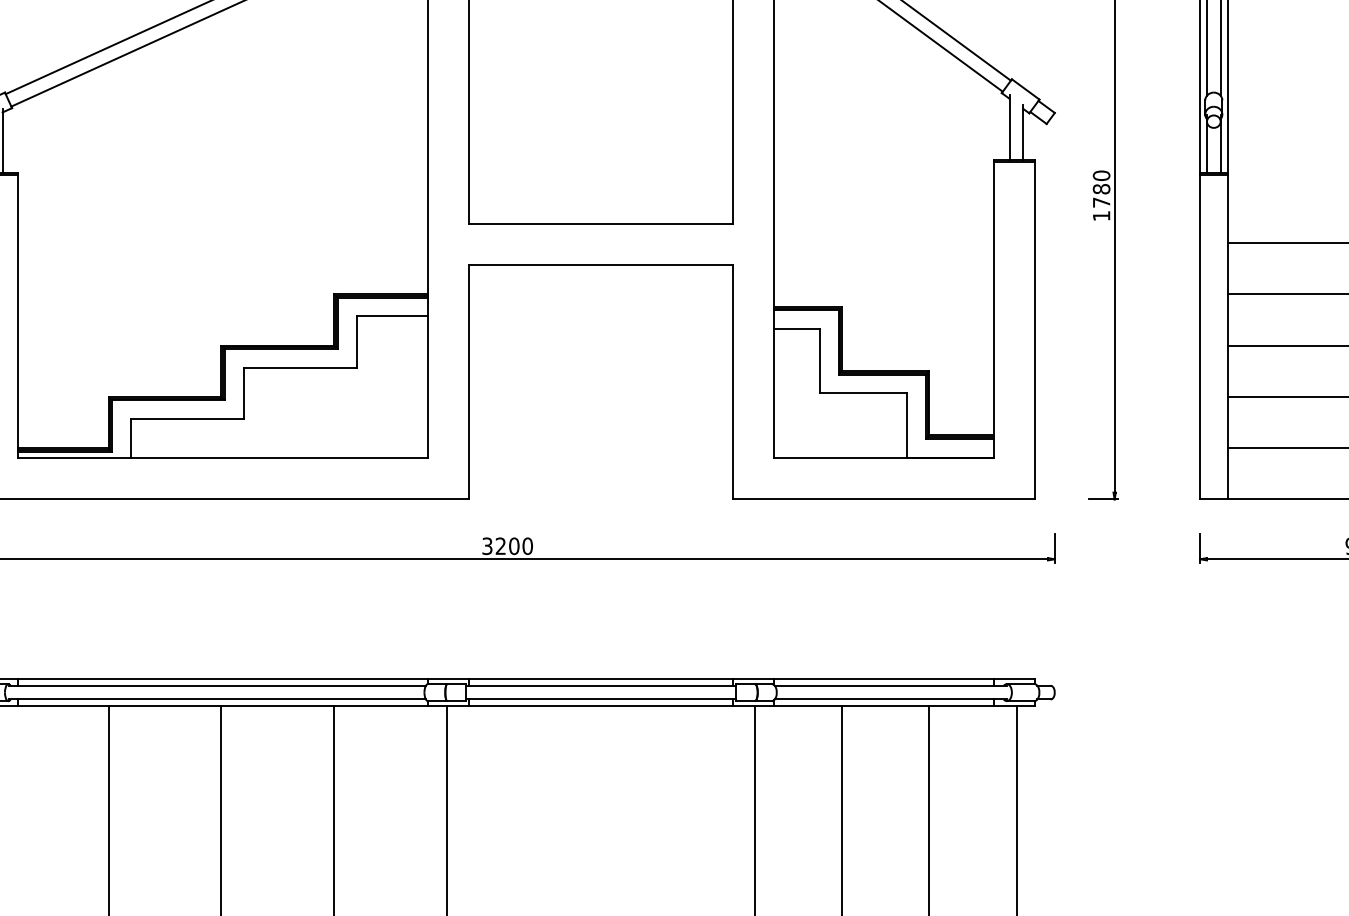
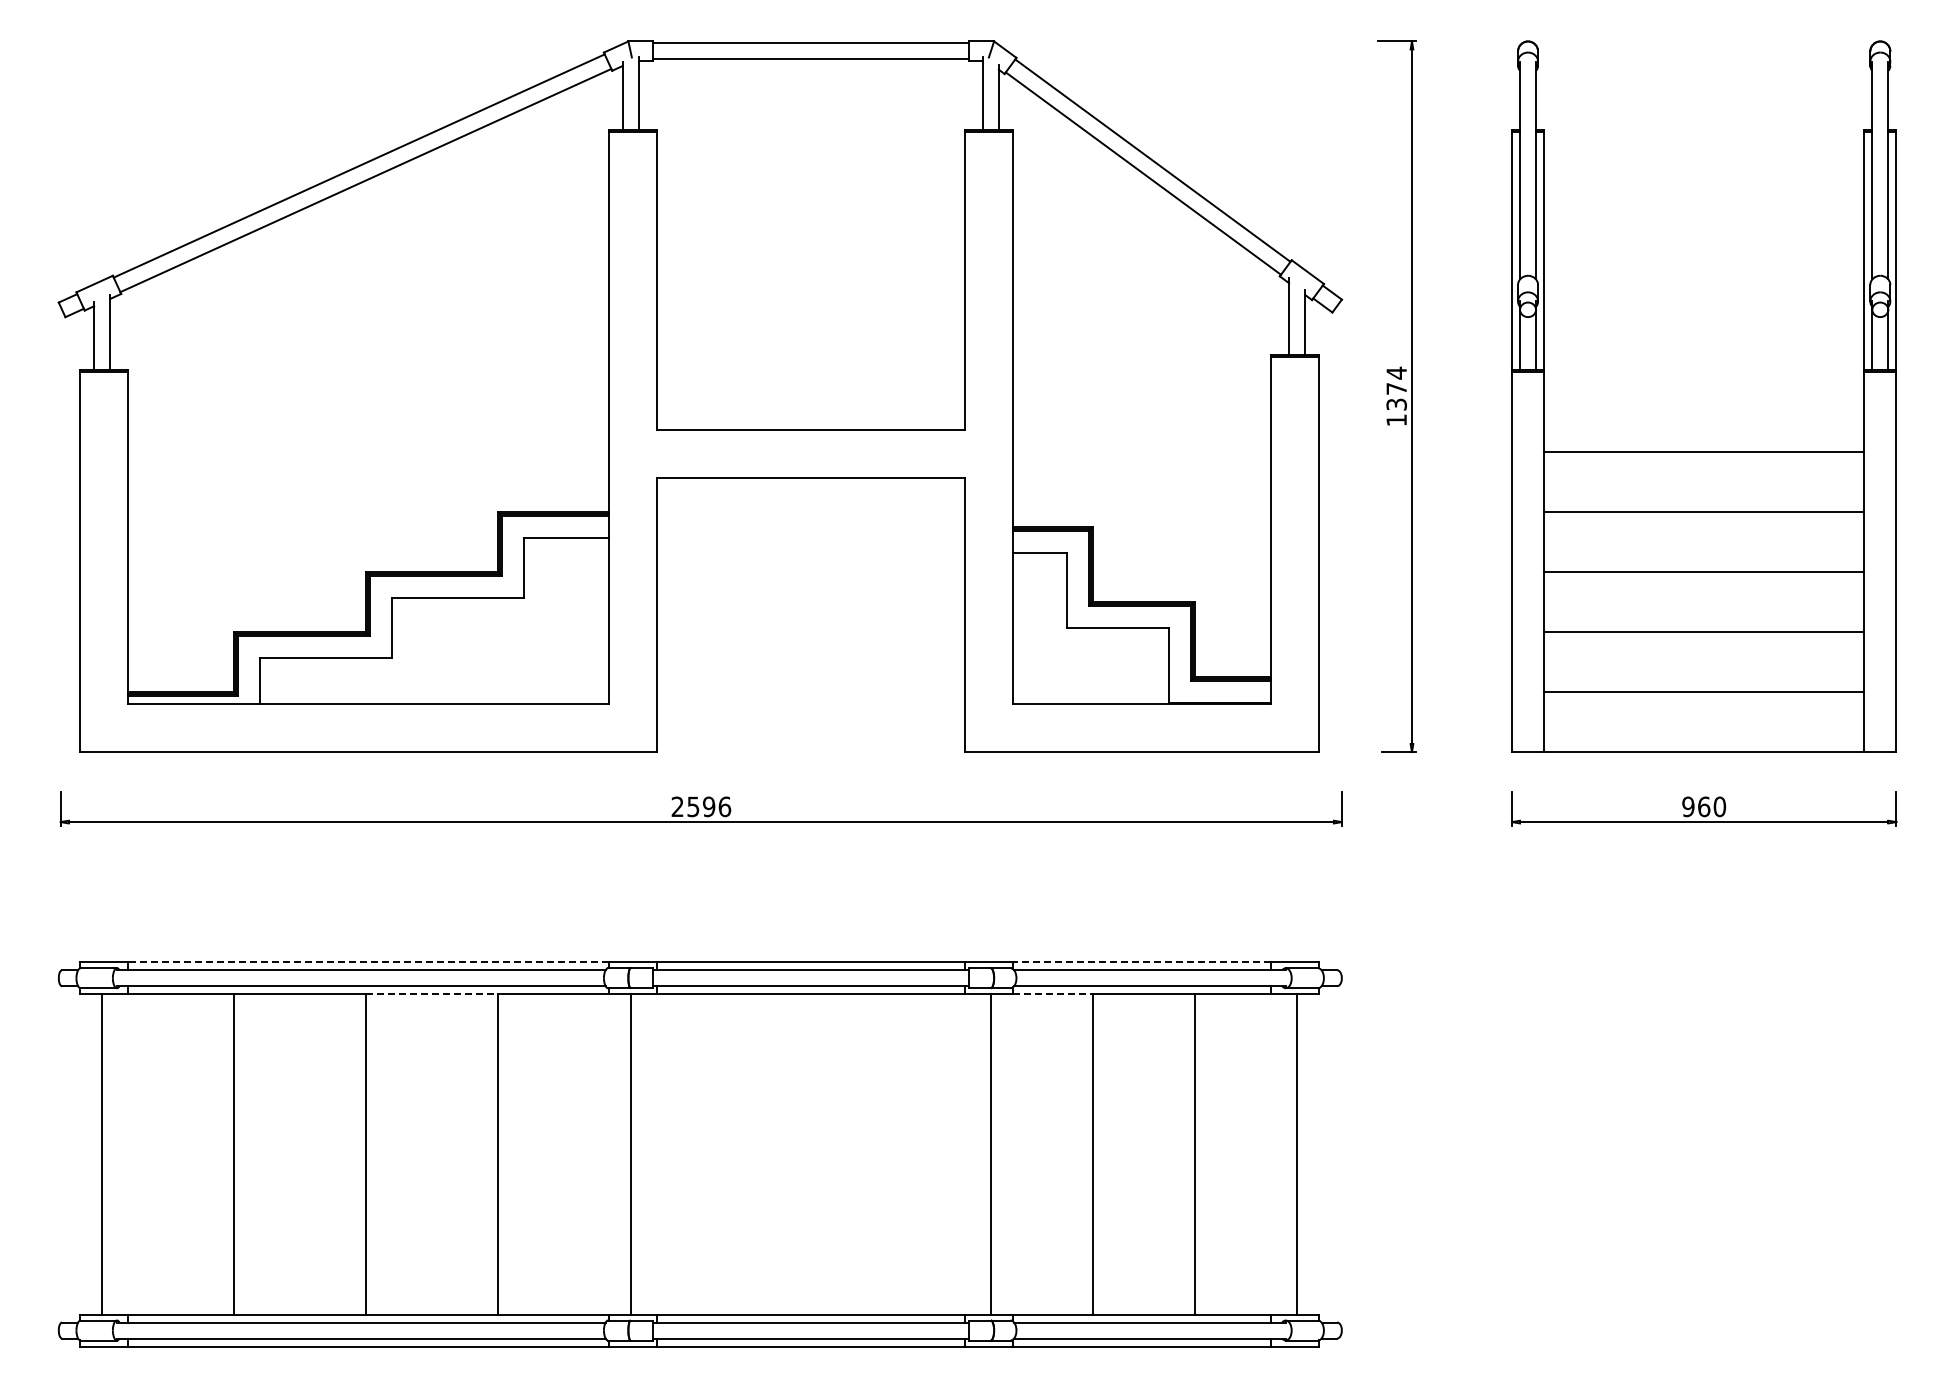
text: (1101, 188) -> (1396, 388), 1780 -> 1374
text: (507, 545) -> (701, 806), 3200 -> 2596
line: (222, 679) -> (367, 962), solid -> dashed
line: (883, 679) -> (1141, 962), solid -> dashed
line: (277, 706) -> (432, 994), solid -> dashed
line: (808, 706) -> (1053, 994), solid -> dashed

